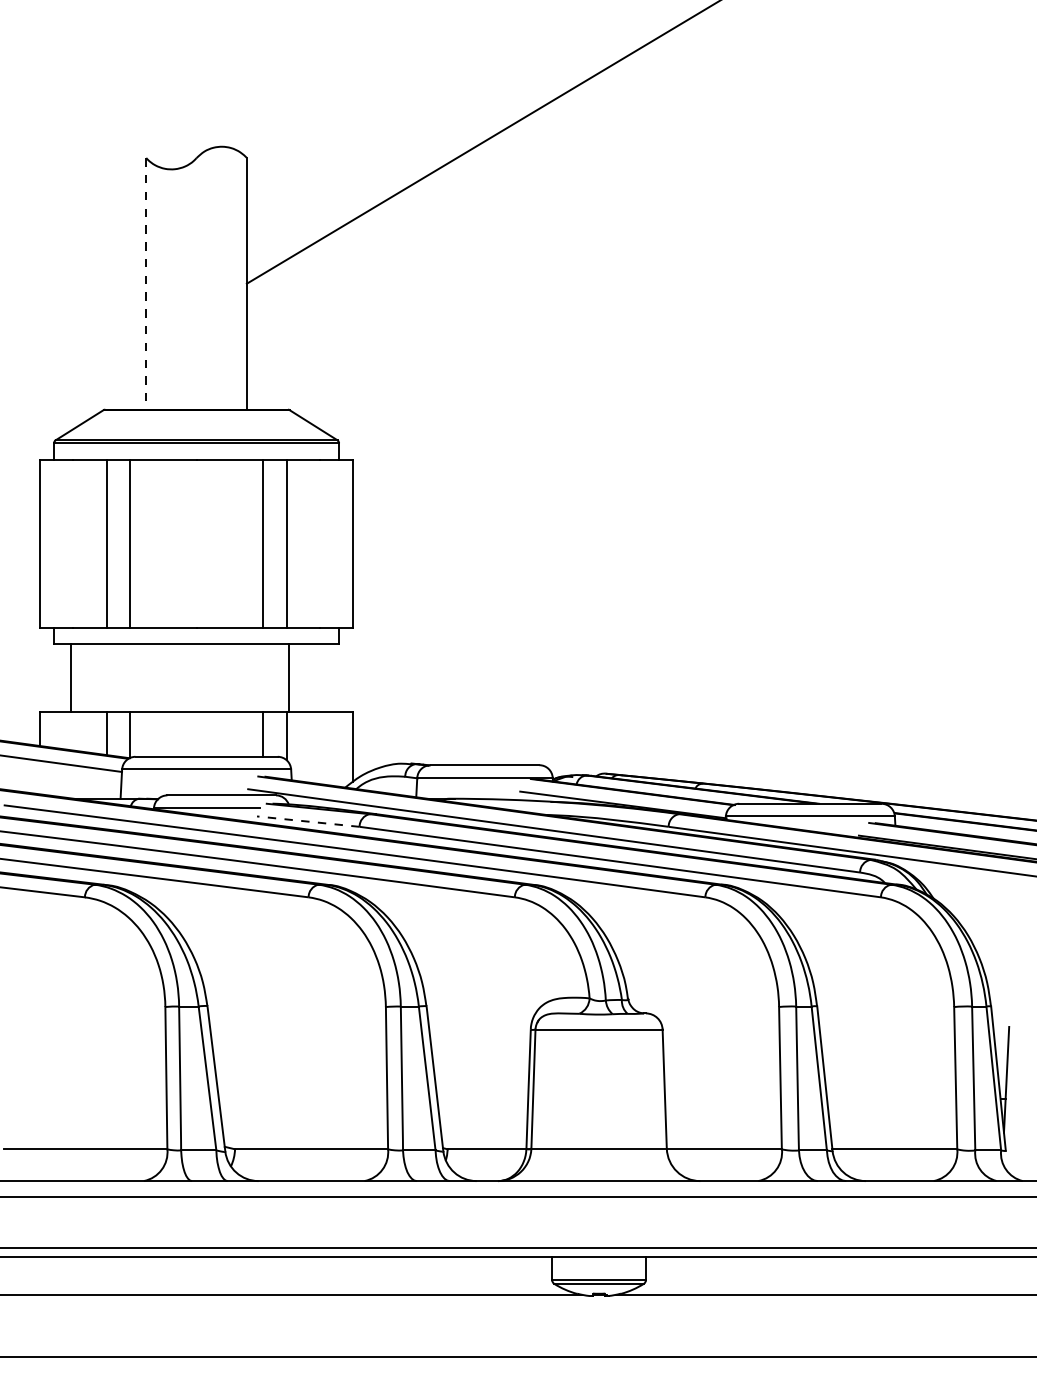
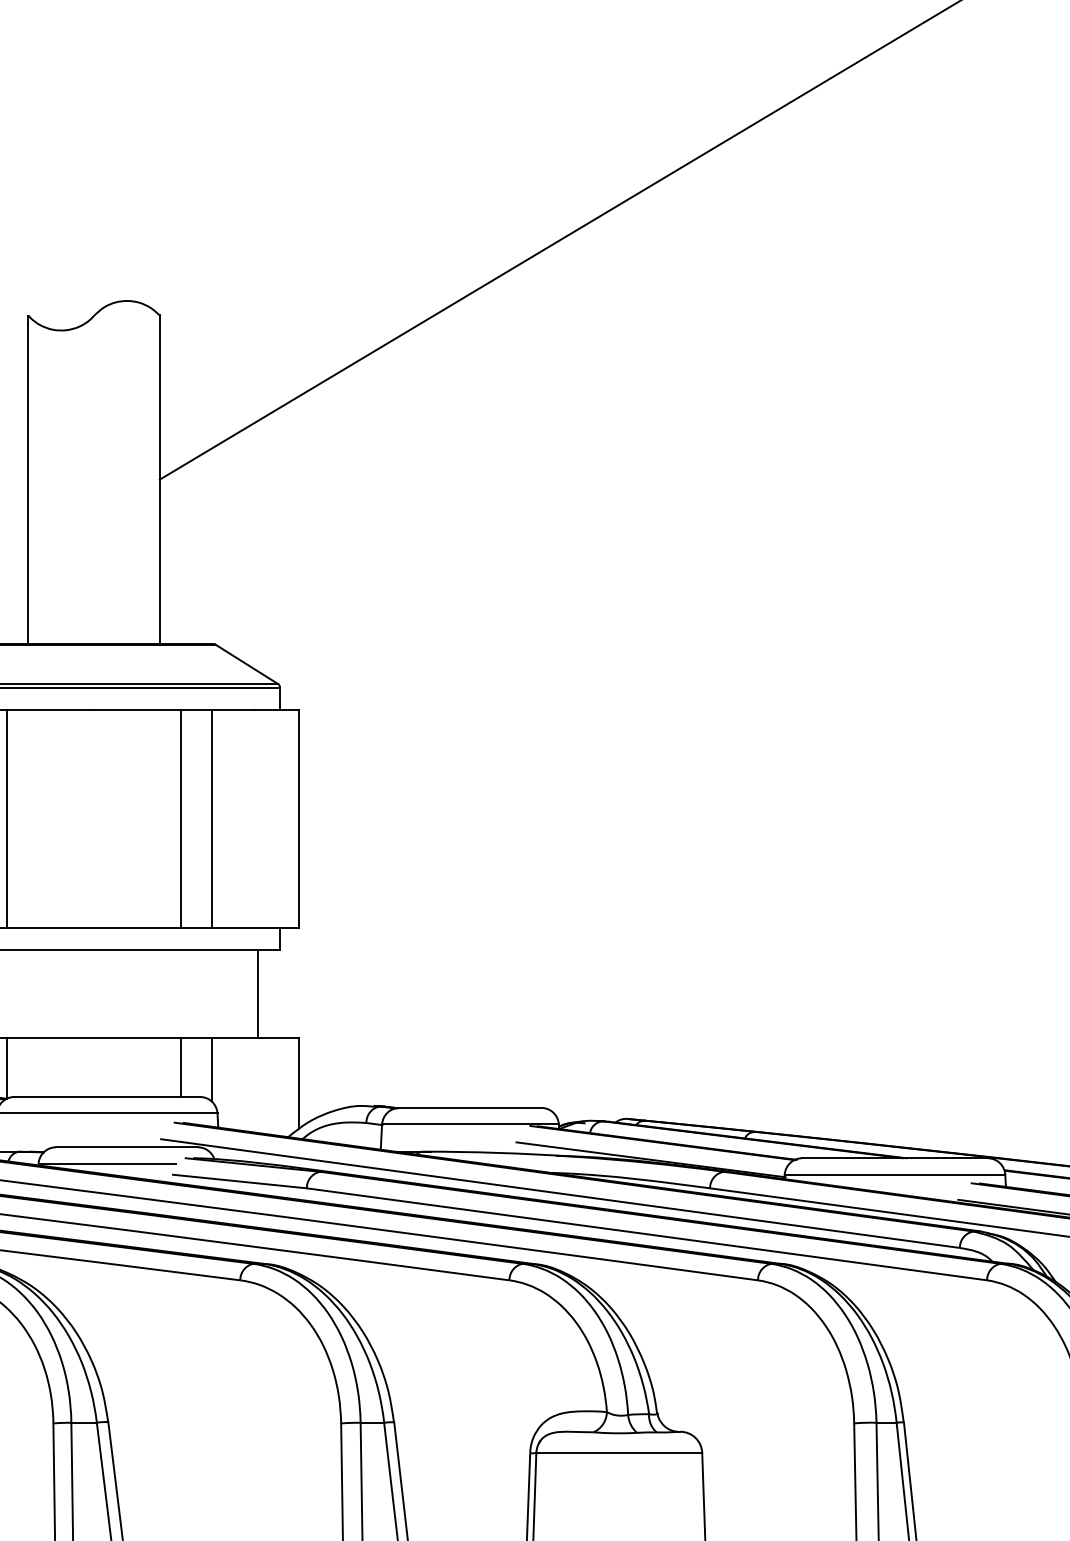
line: (146, 283) -> (28, 479), dashed -> solid
line: (289, 677) -> (258, 993), moved
line: (308, 821) -> (240, 1181), dashed -> solid

